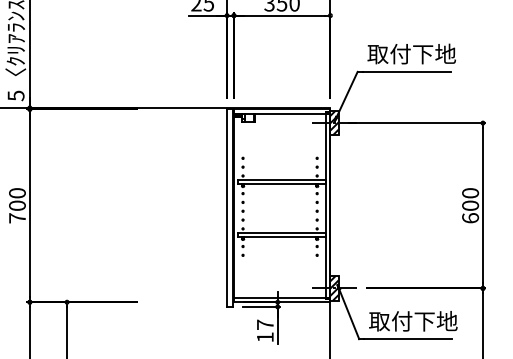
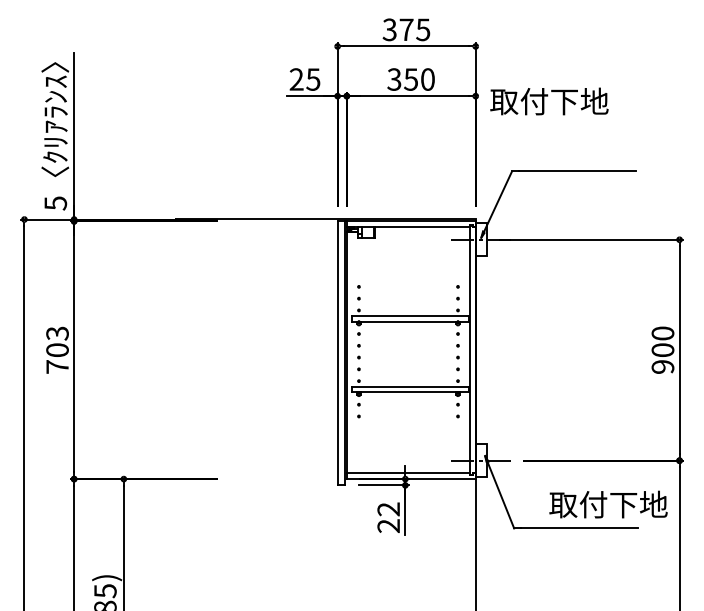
text: (411, 54) -> (549, 101), moved
hatch: (334, 122) -> (480, 239), removed
text: (17, 193) -> (57, 333), 700 -> 703
text: (470, 217) -> (662, 366), 600 -> 900
hatch: (334, 288) -> (480, 460), removed
text: (413, 321) -> (608, 504), moved
text: (265, 330) -> (388, 517), 17 -> 22

